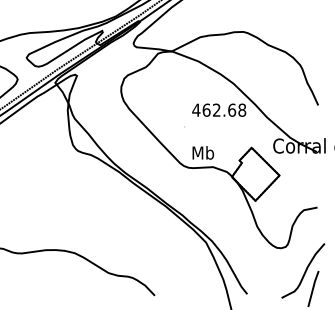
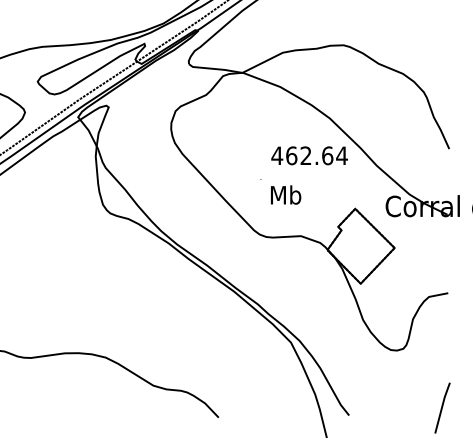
text: (241, 110) -> (341, 155), 462.68 -> 462.64
text: (203, 152) -> (286, 194), moved
curve: (304, 271) -> (430, 383), removed

